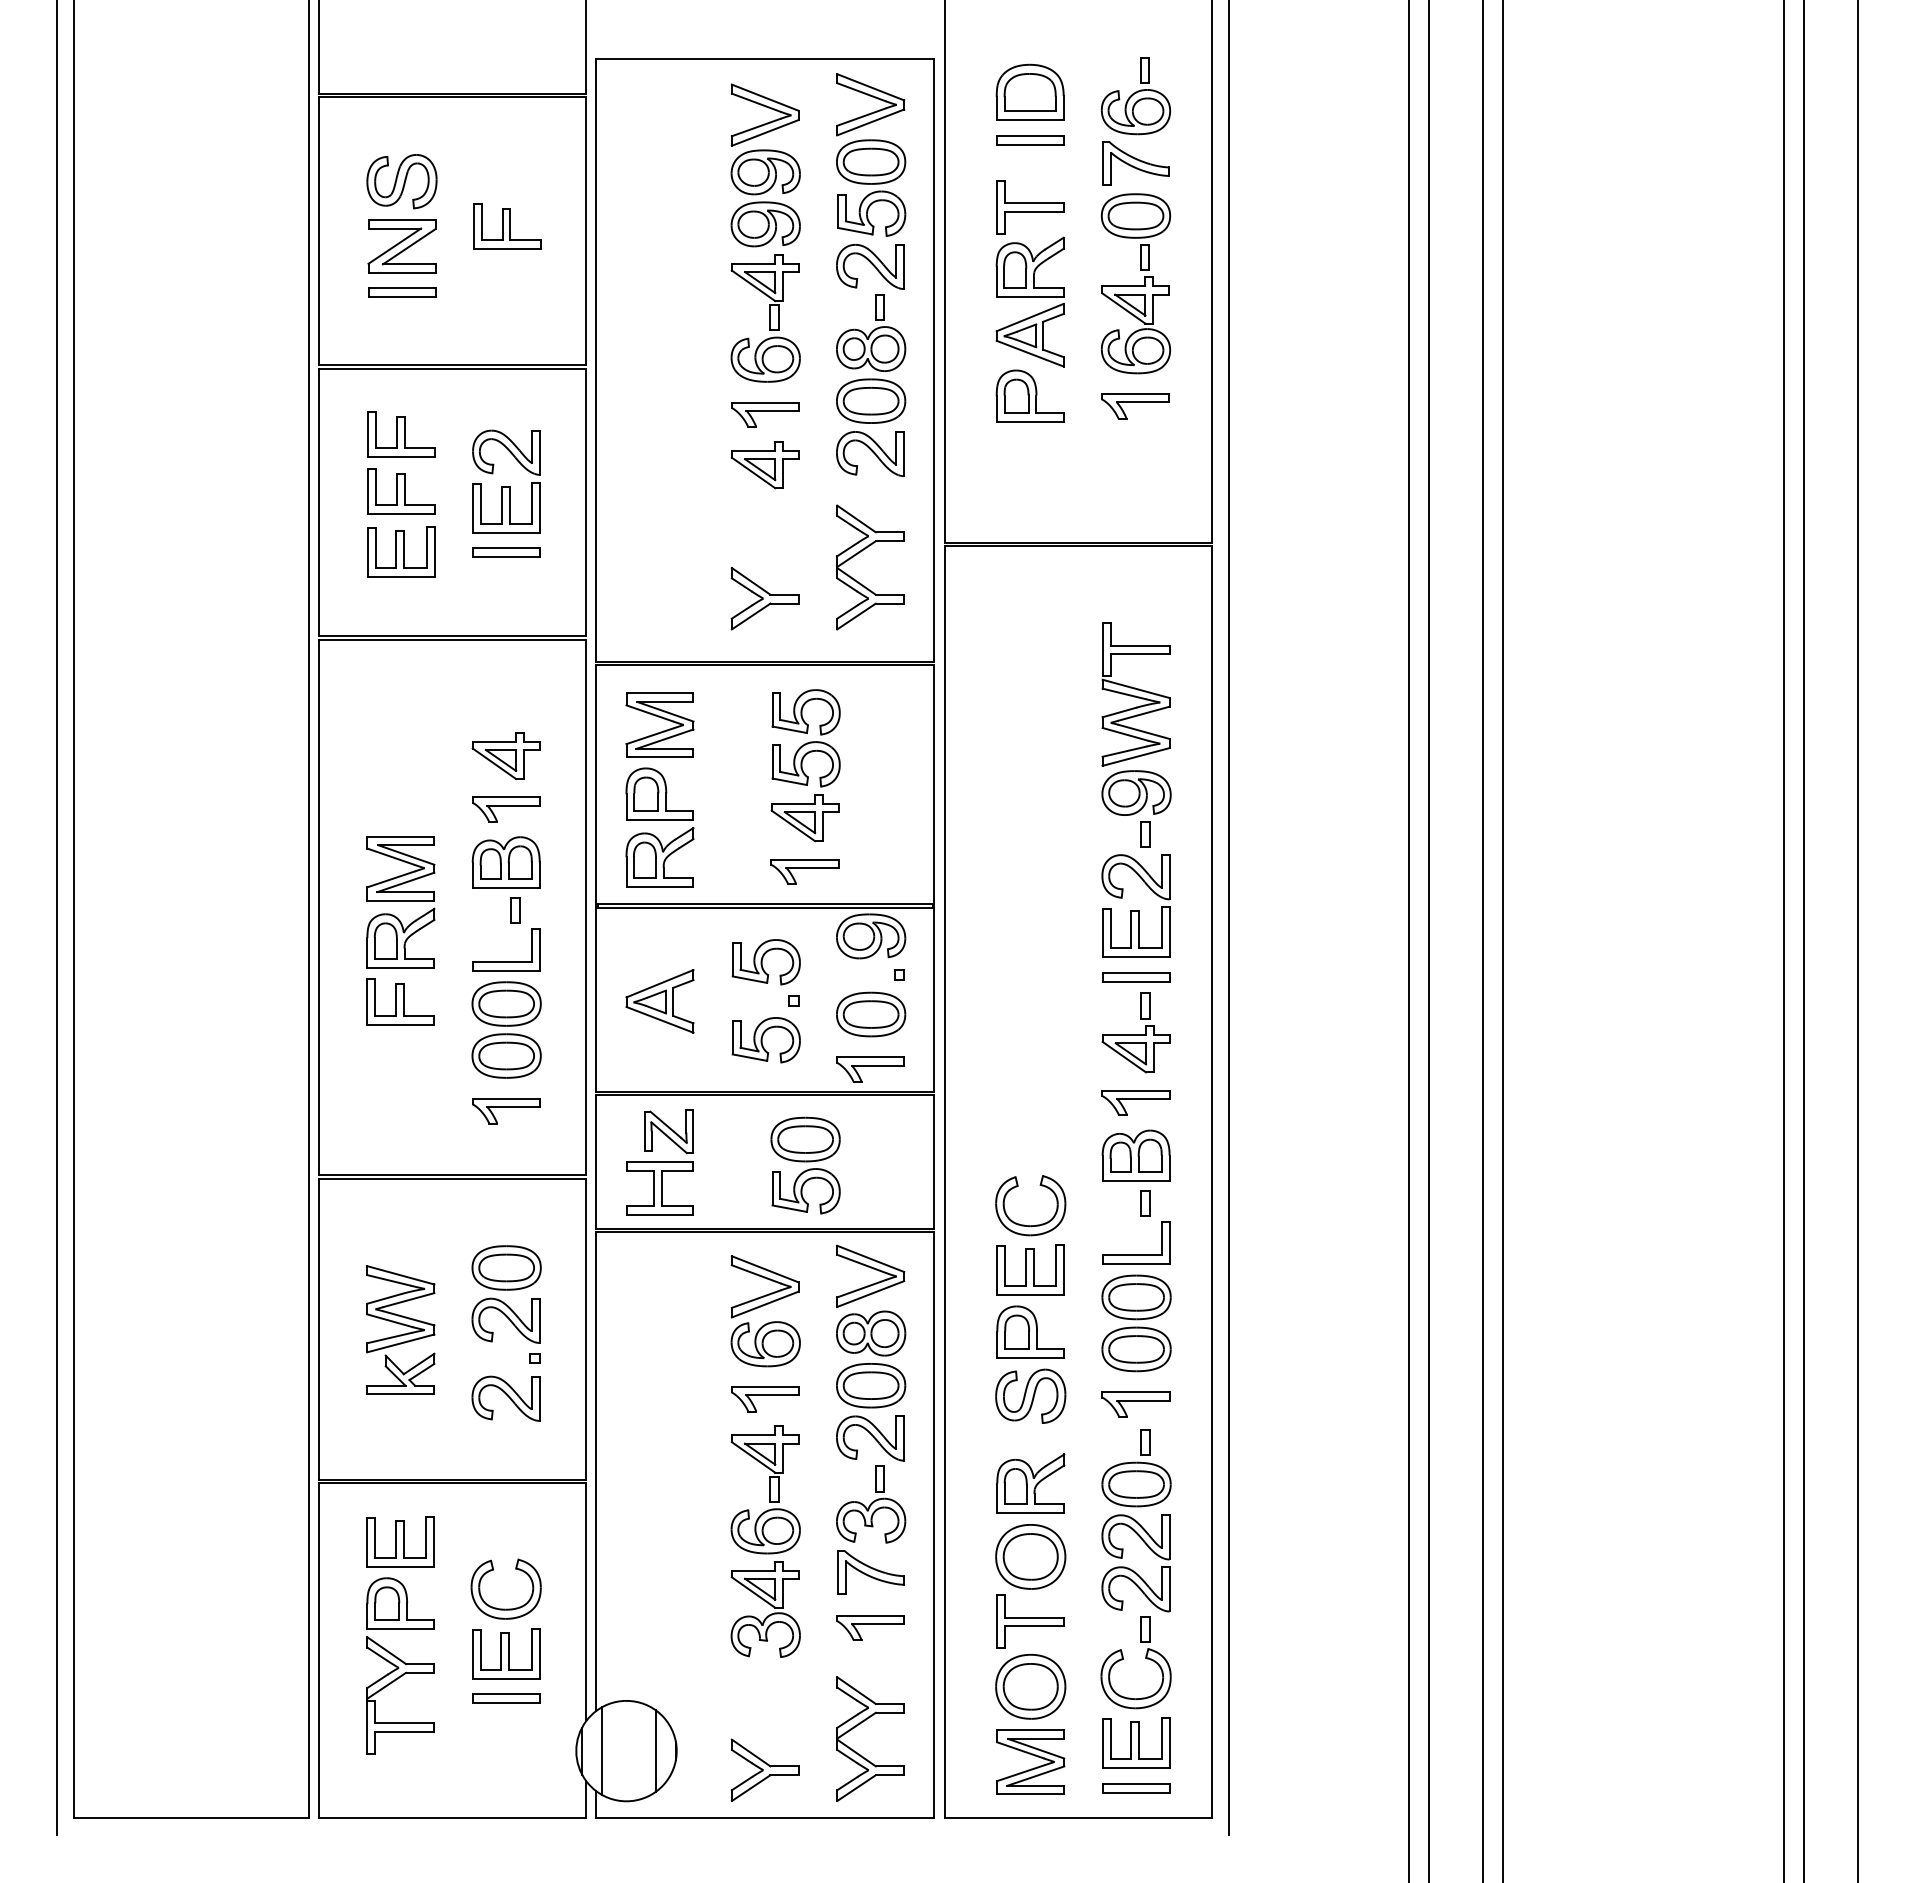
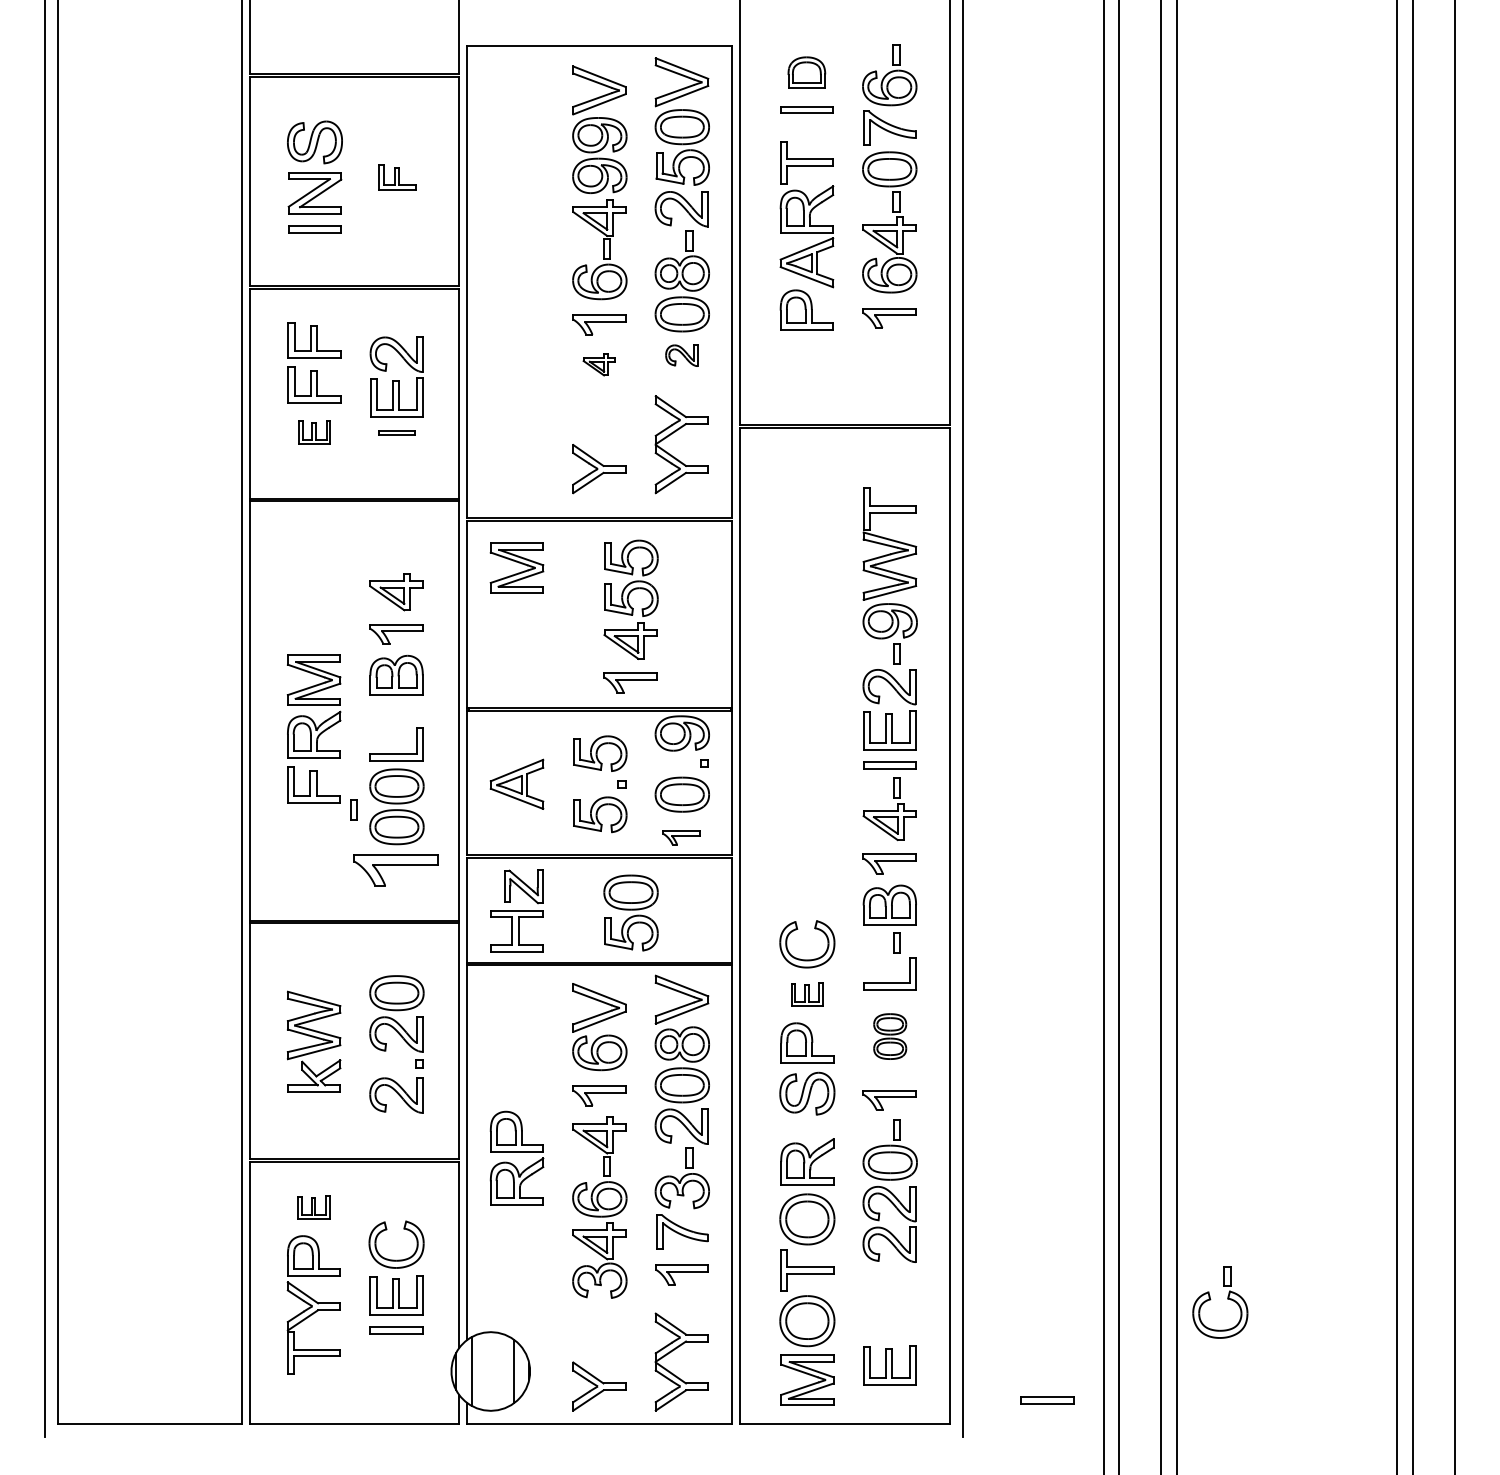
part: (1029, 91) -> (806, 71), size x0.7
part: (507, 226) -> (397, 177), size x0.7
part: (870, 453) -> (681, 355), size x0.6
part: (764, 465) -> (598, 364), size x0.6
part: (401, 551) -> (314, 432), size x0.6
part: (506, 552) -> (396, 432), size x0.7
part: (659, 820) -> (516, 1152), moved
part: (515, 910) -> (353, 810), moved
part: (870, 1069) -> (681, 837), size x0.7
part: (506, 1111) -> (396, 870), size x1.6
part: (1030, 1269) -> (807, 994), size x0.6
part: (1136, 1323) -> (890, 1036), size x0.6
part: (400, 1541) -> (313, 1207), size x0.6
part: (1145, 1658) -> (1227, 1298), moved
part: (1136, 1788) -> (1047, 1400), moved

